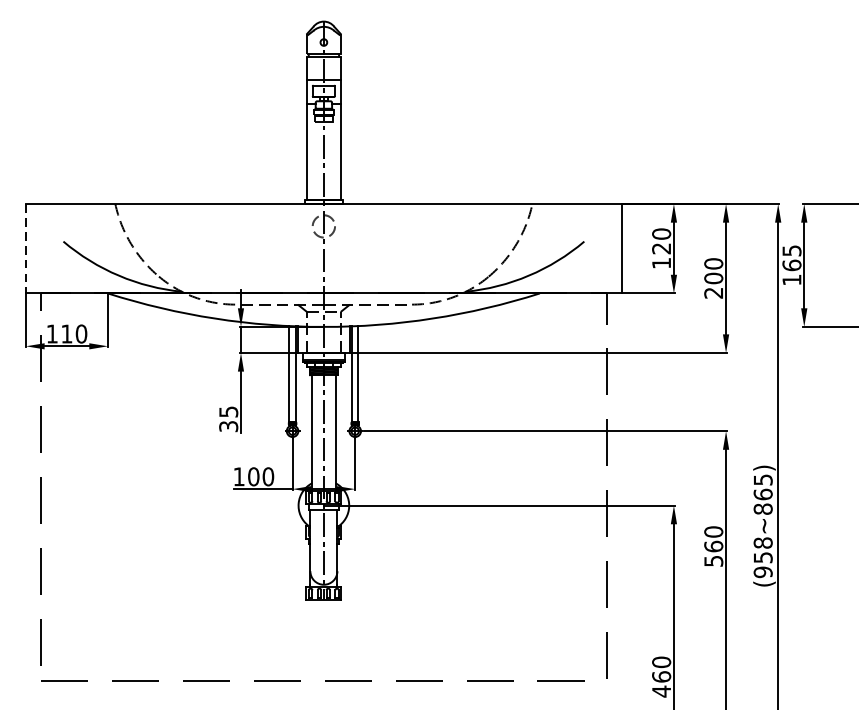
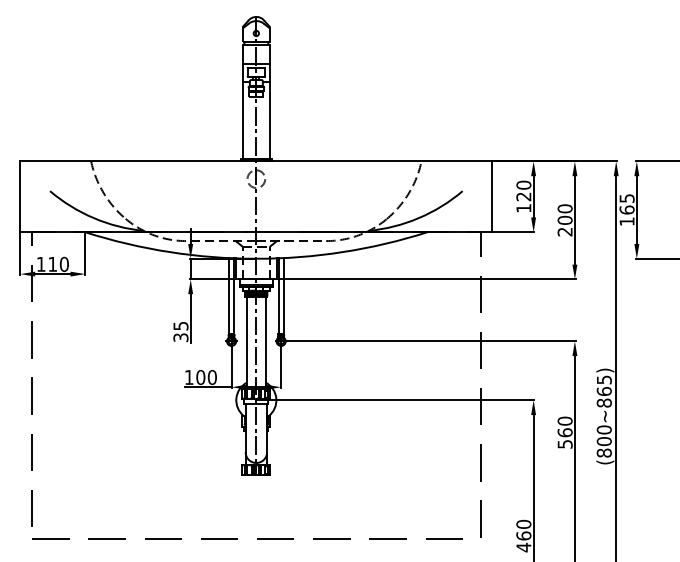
line: (26, 249) -> (20, 197), dashed -> solid
text: (762, 557) -> (603, 441), (958~865) -> (800~865)

